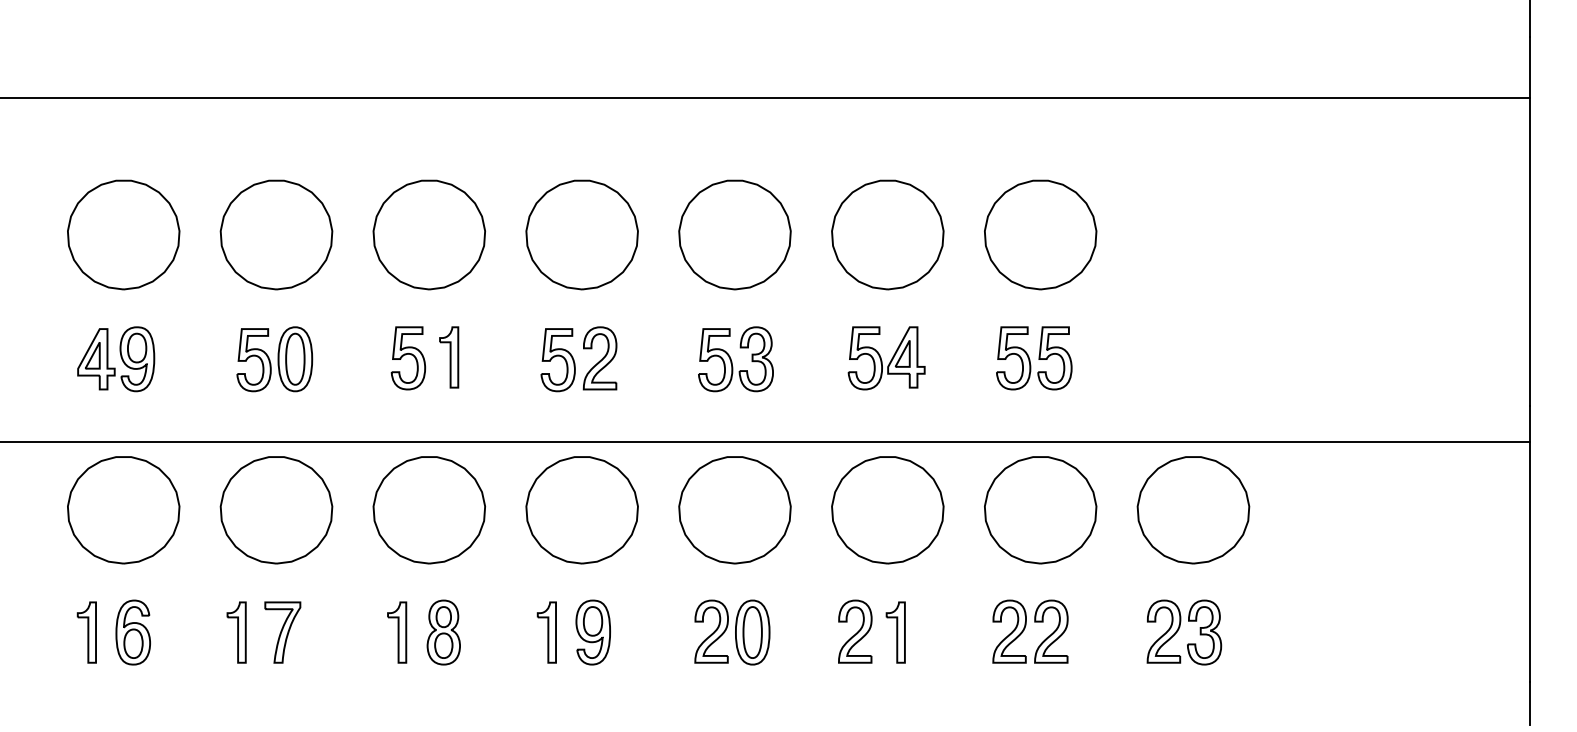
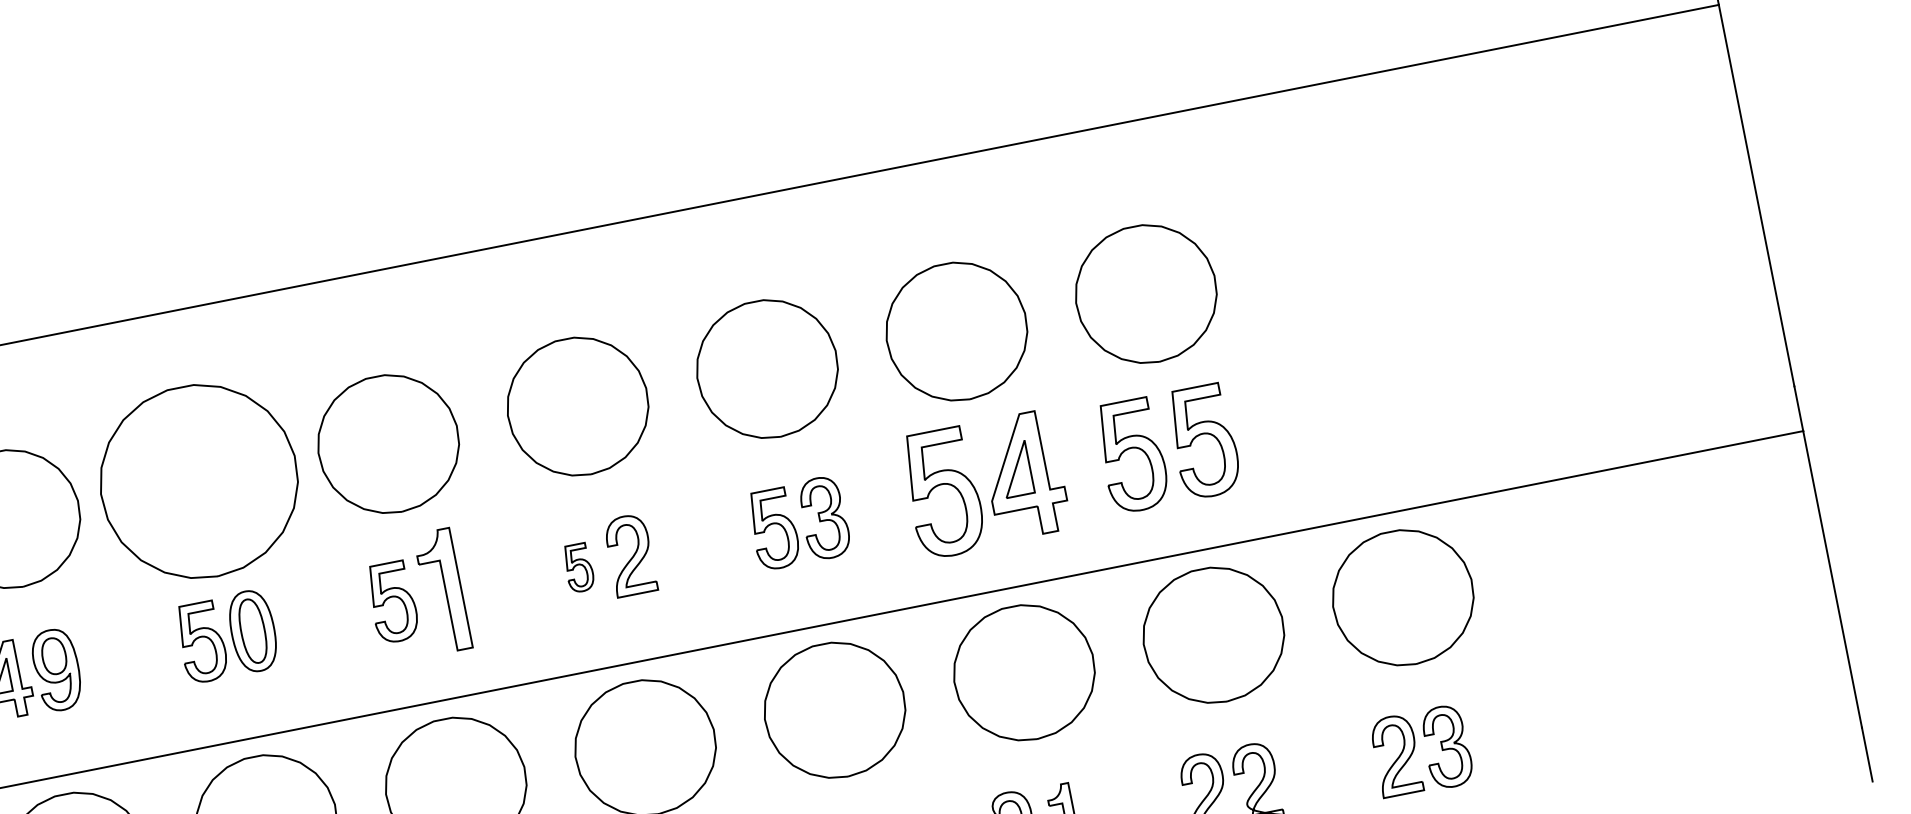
part: (276, 234) -> (199, 481), size x1.4
part: (449, 357) -> (443, 591), size x1.6
part: (886, 358) -> (985, 485), size x1.6
part: (1034, 358) -> (1168, 448), size x1.4
part: (557, 360) -> (578, 568), size x0.6

